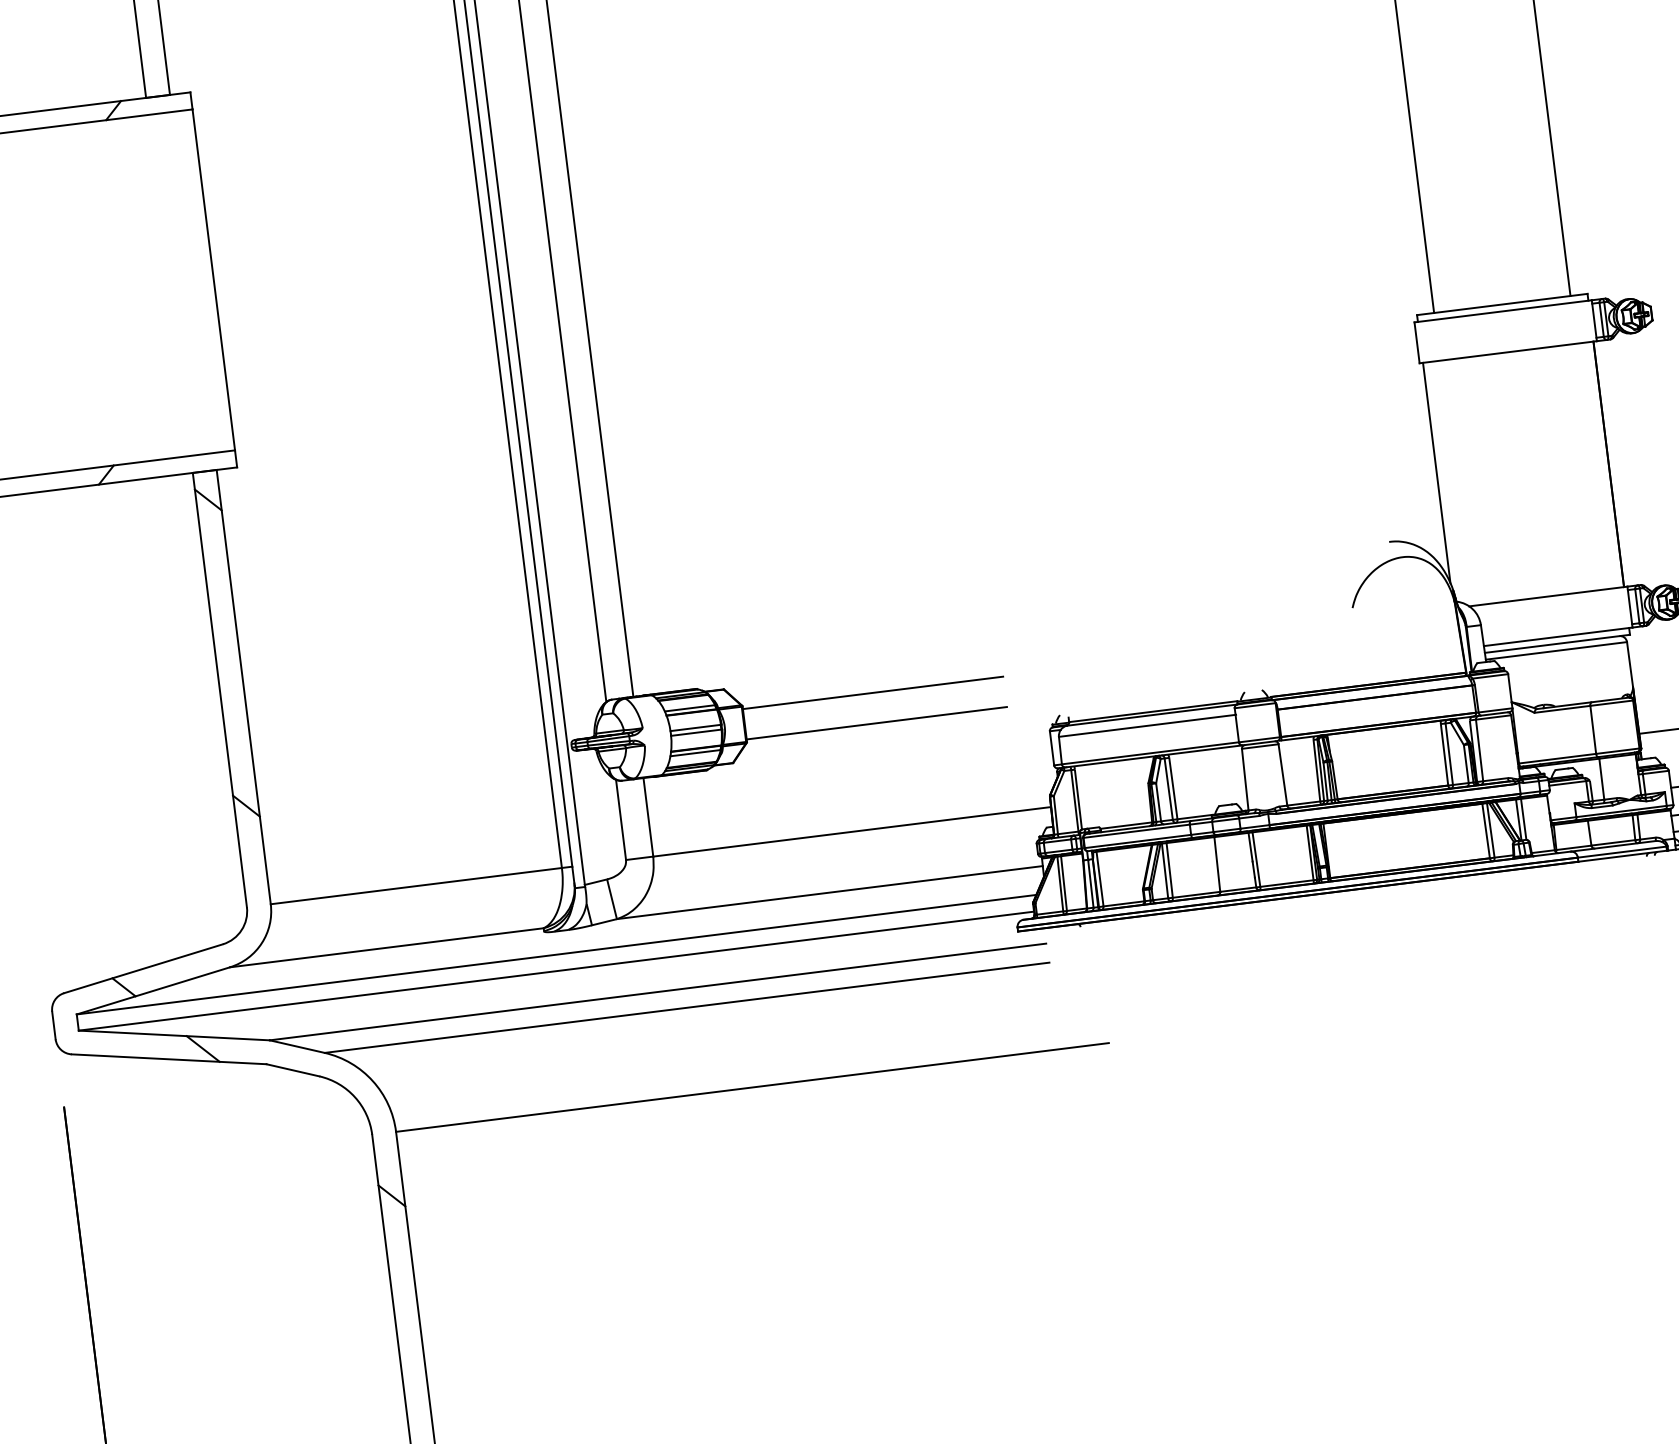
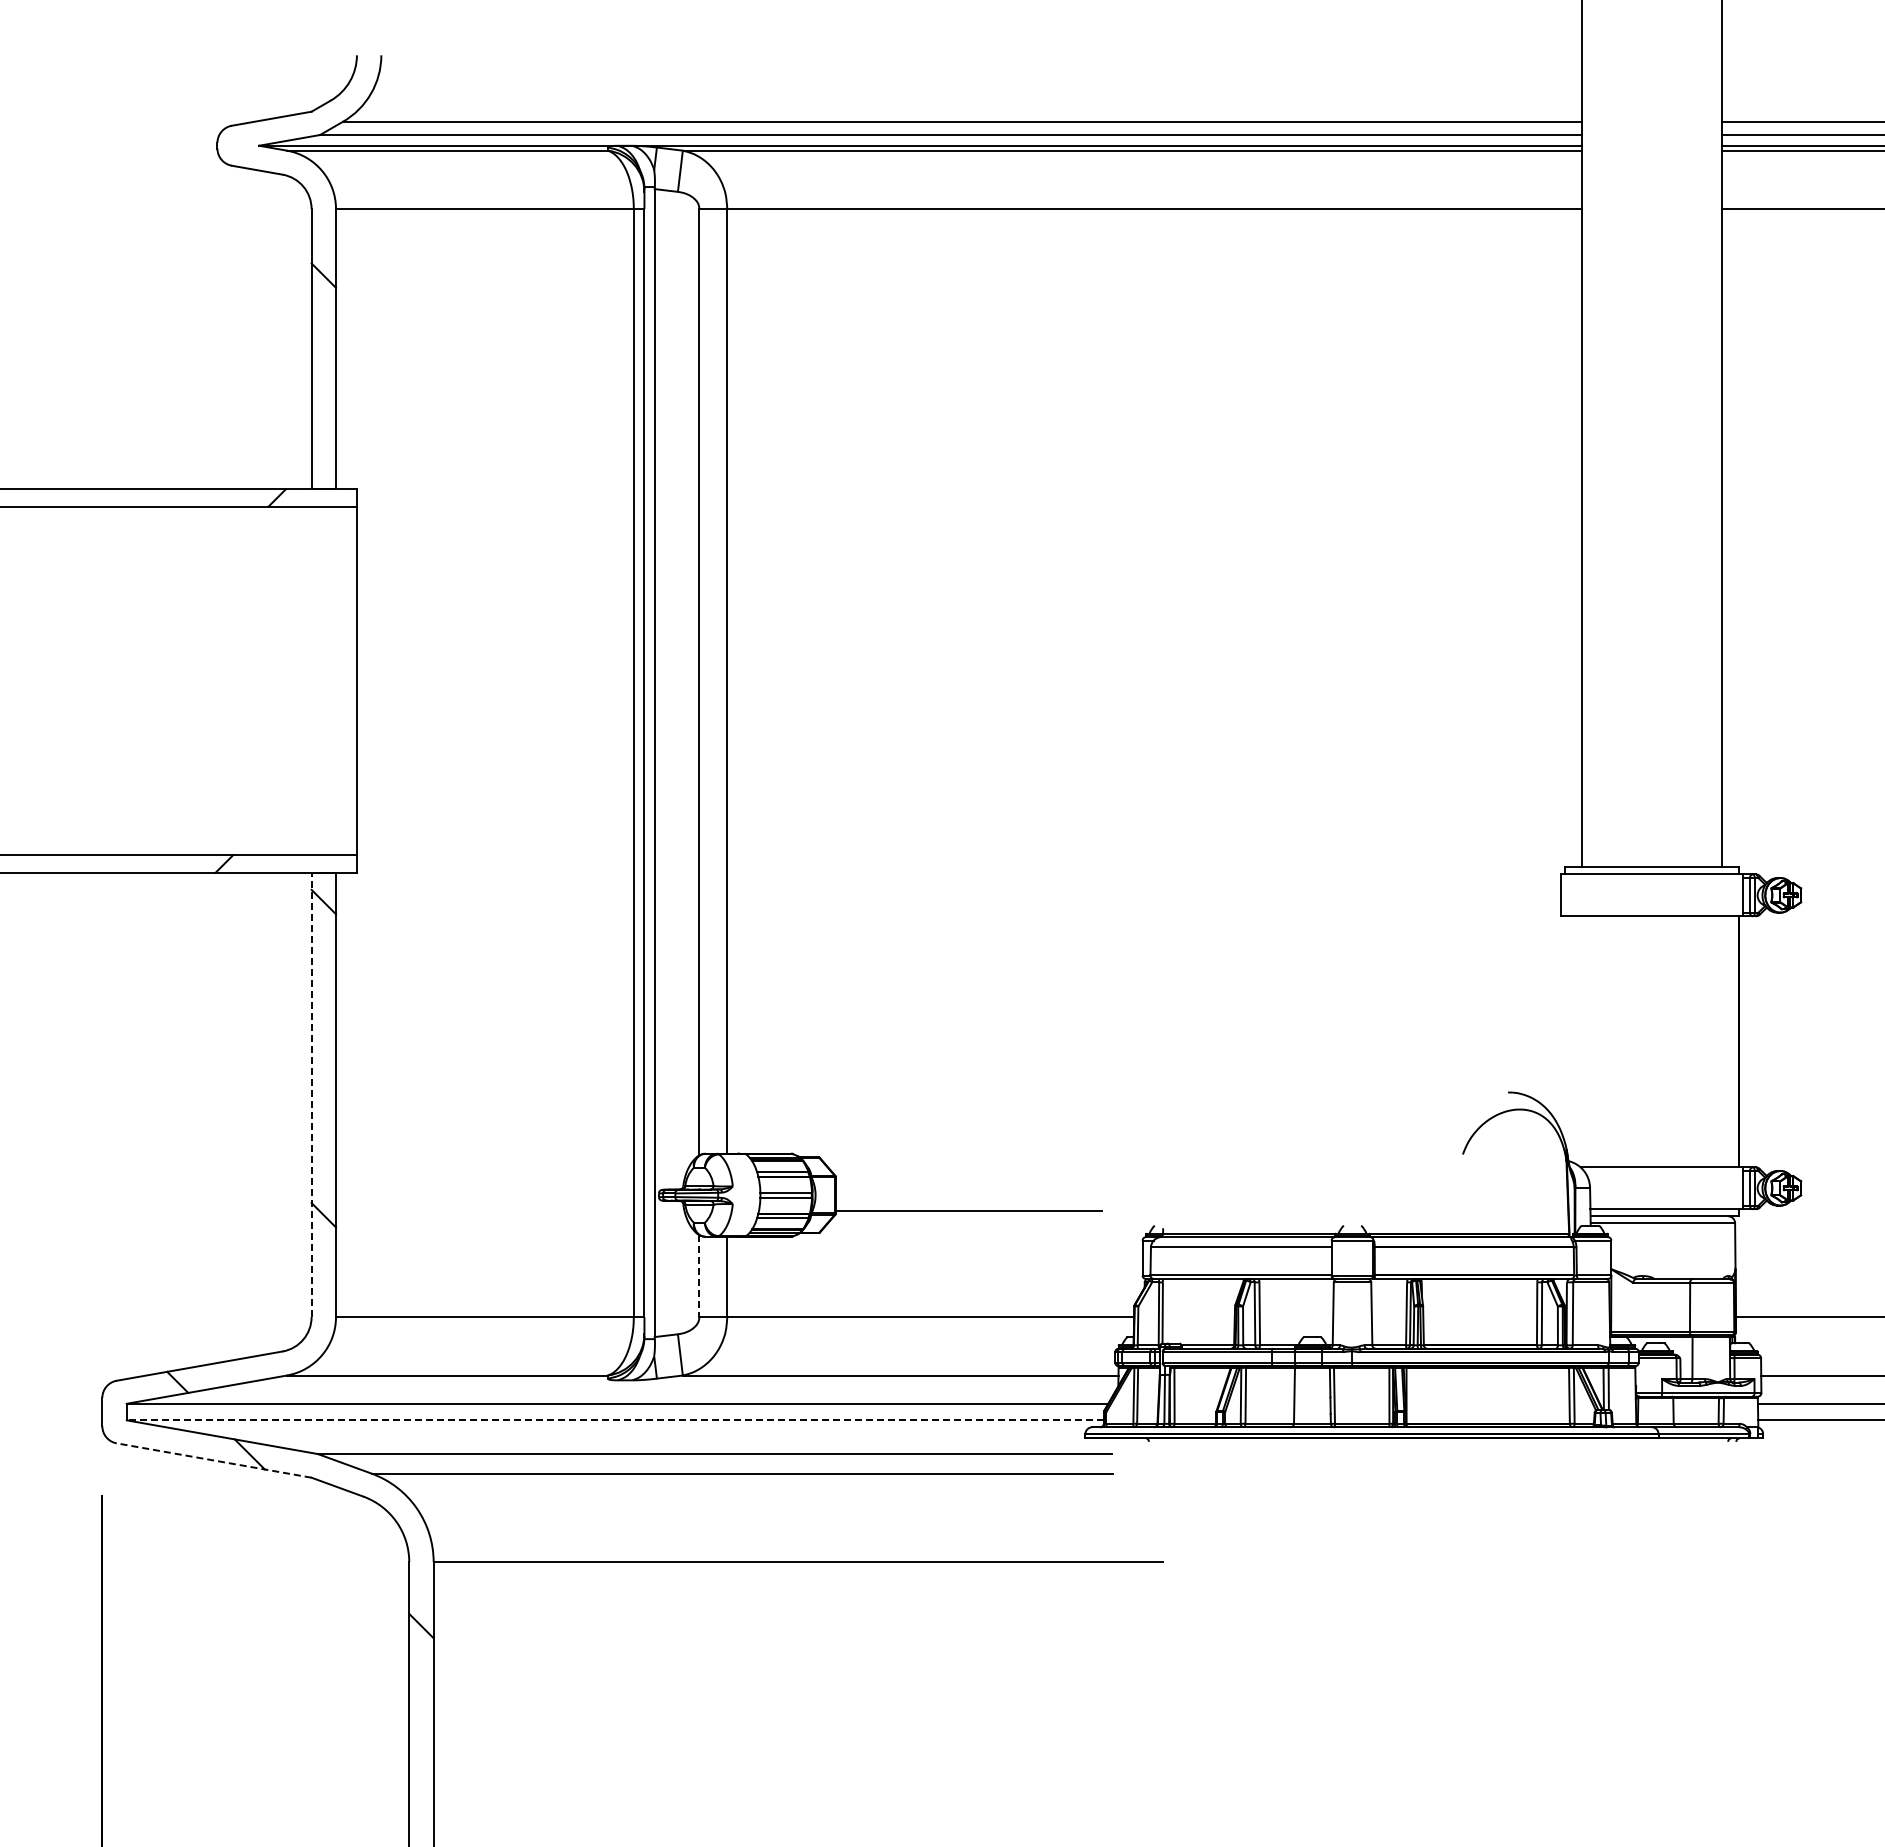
line: (1436, 472) -> (1564, 1028), removed
line: (219, 689) -> (311, 1094), solid -> dashed
line: (873, 692) -> (969, 1179), removed
line: (621, 820) -> (699, 1276), solid -> dashed
line: (556, 971) -> (615, 1420), solid -> dashed
line: (169, 1059) -> (214, 1460), solid -> dashed

